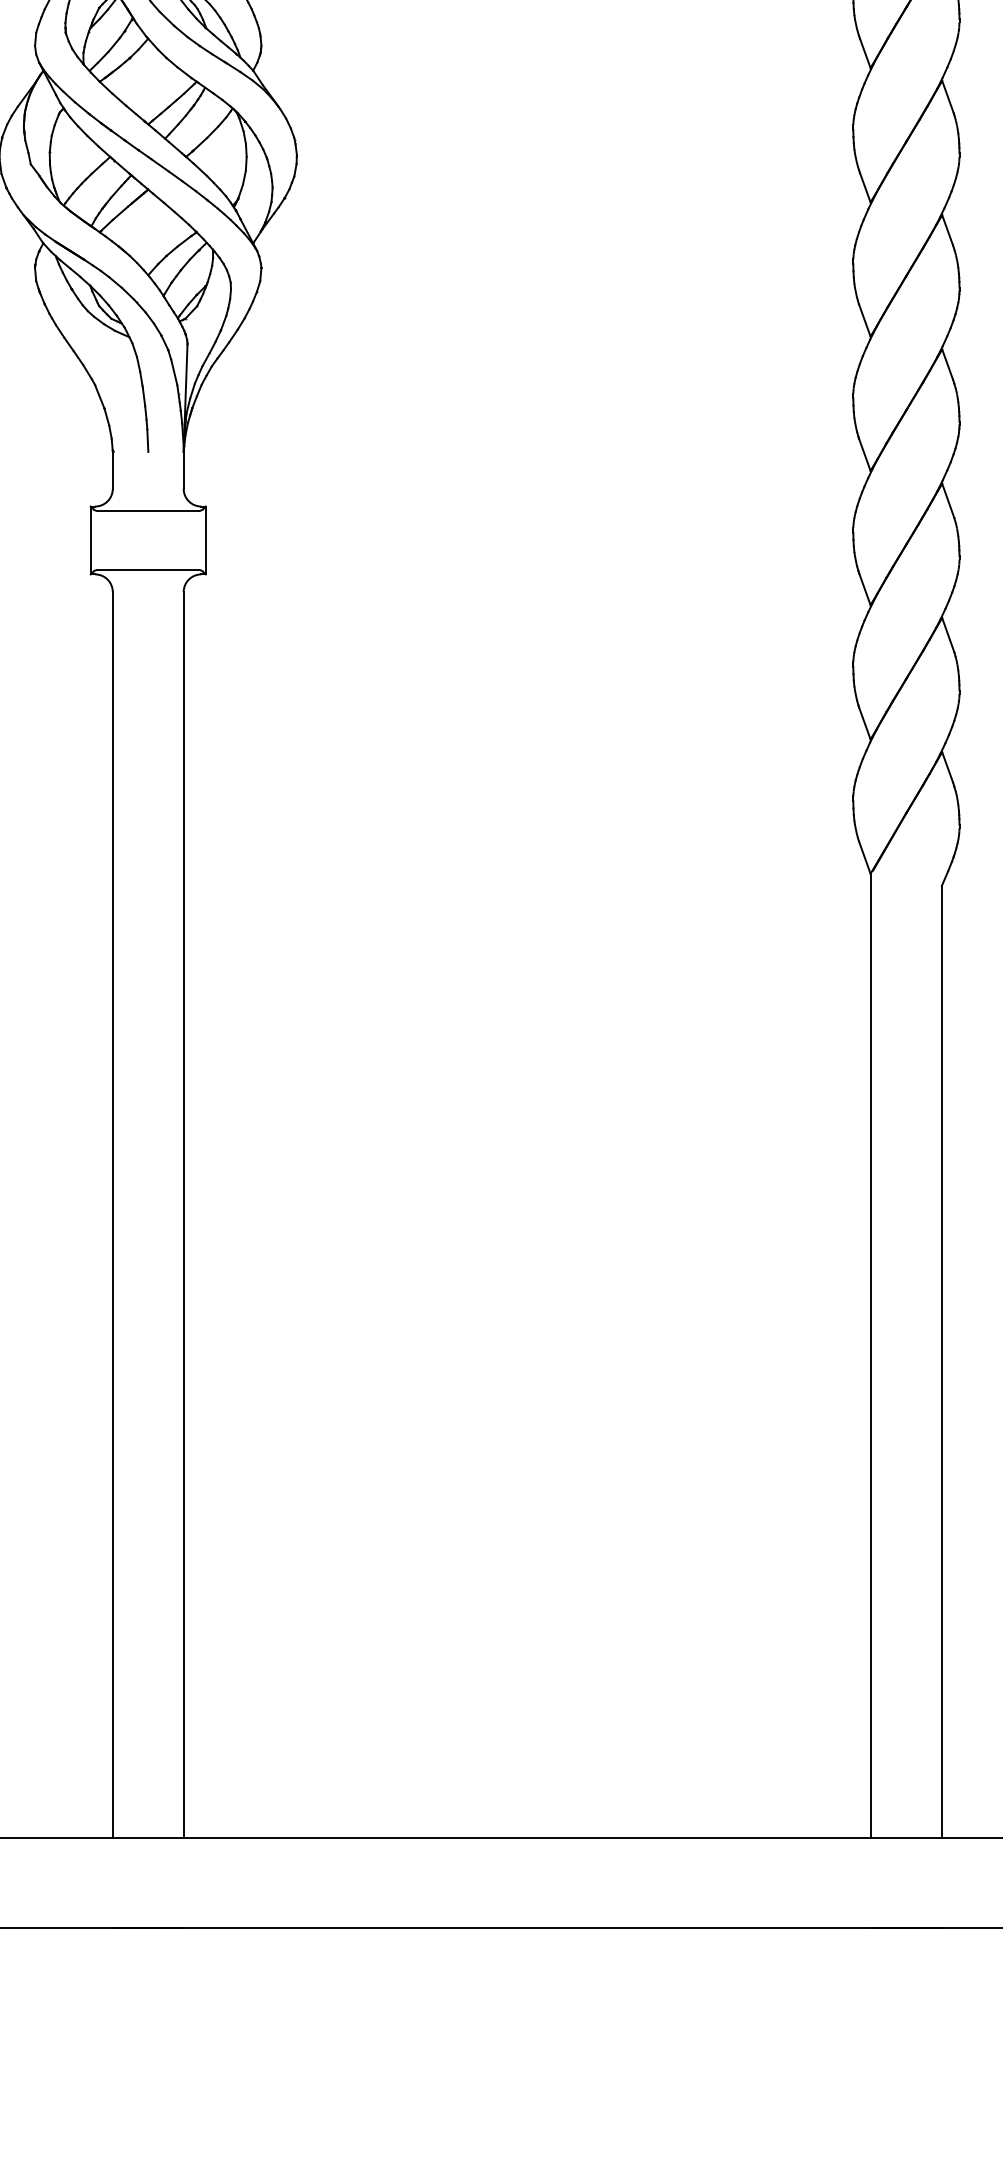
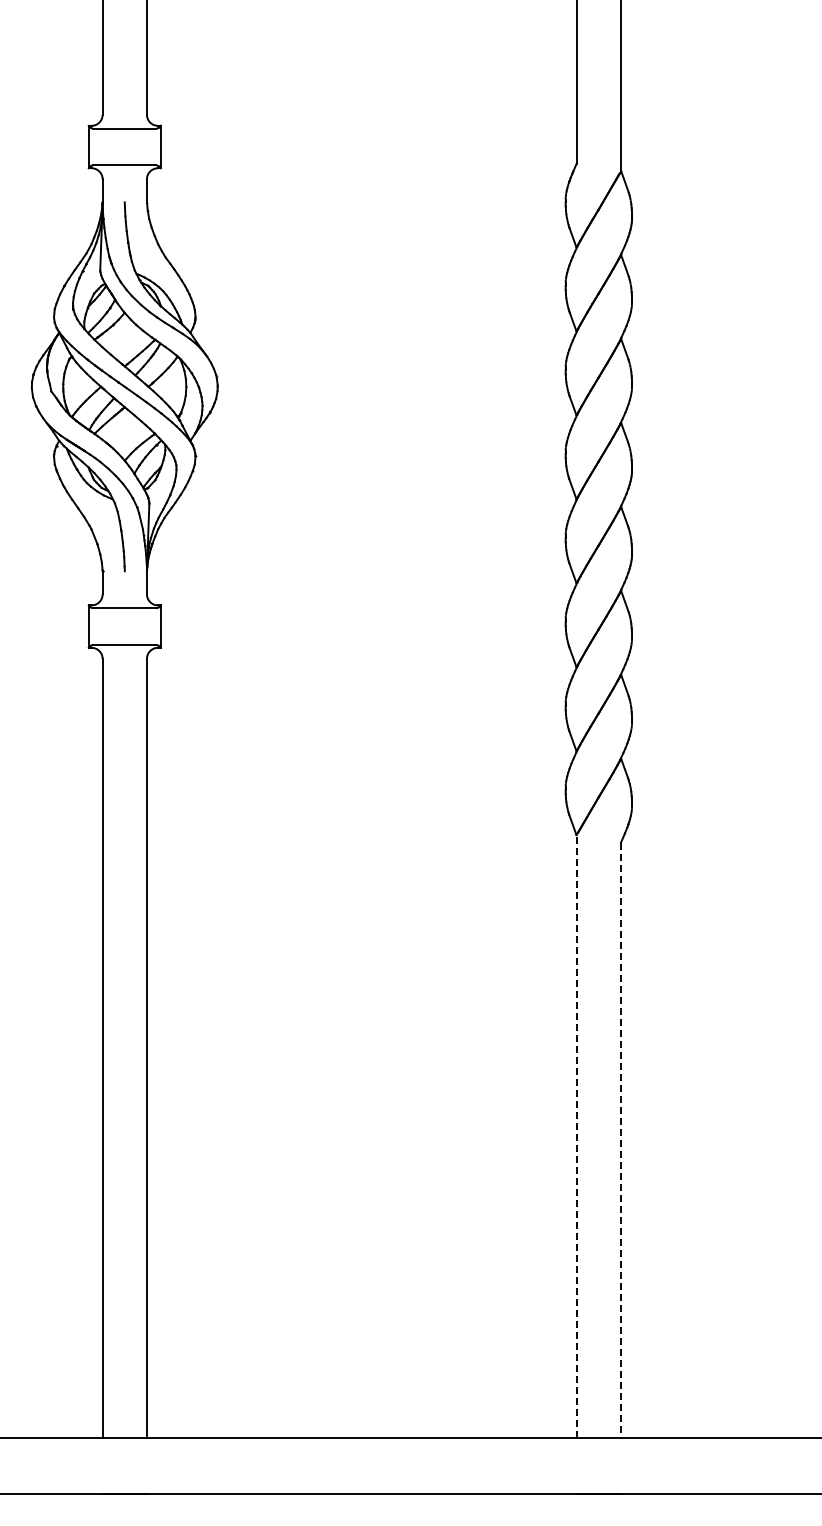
line: (870, 1355) -> (576, 1136), solid -> dashed
line: (941, 1362) -> (620, 1140), solid -> dashed

